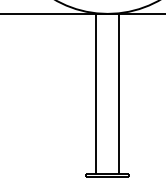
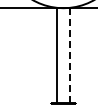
line: (119, 94) -> (70, 55), solid -> dashed

